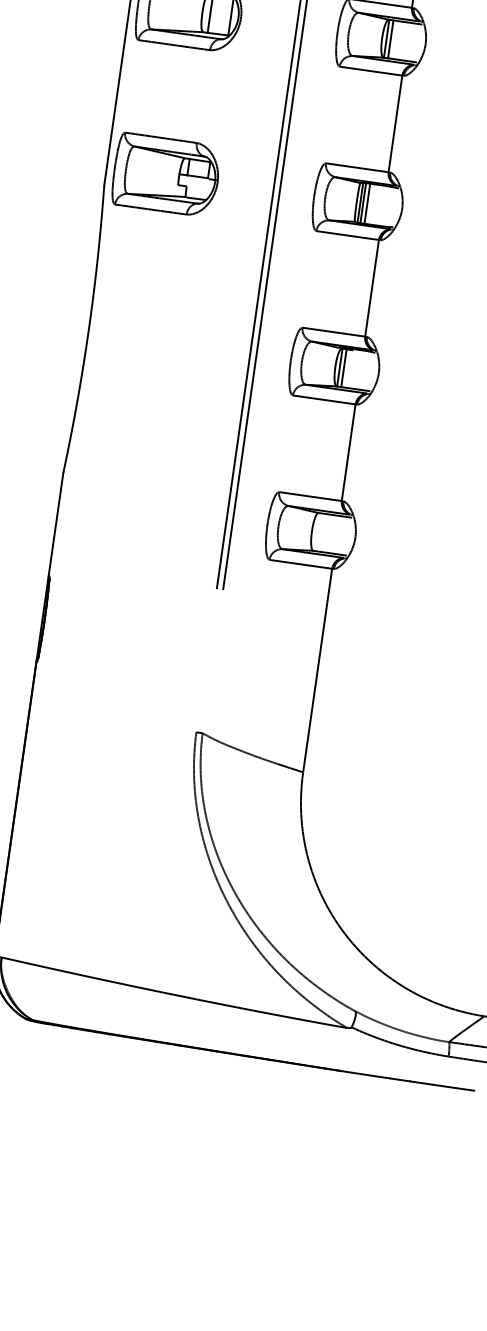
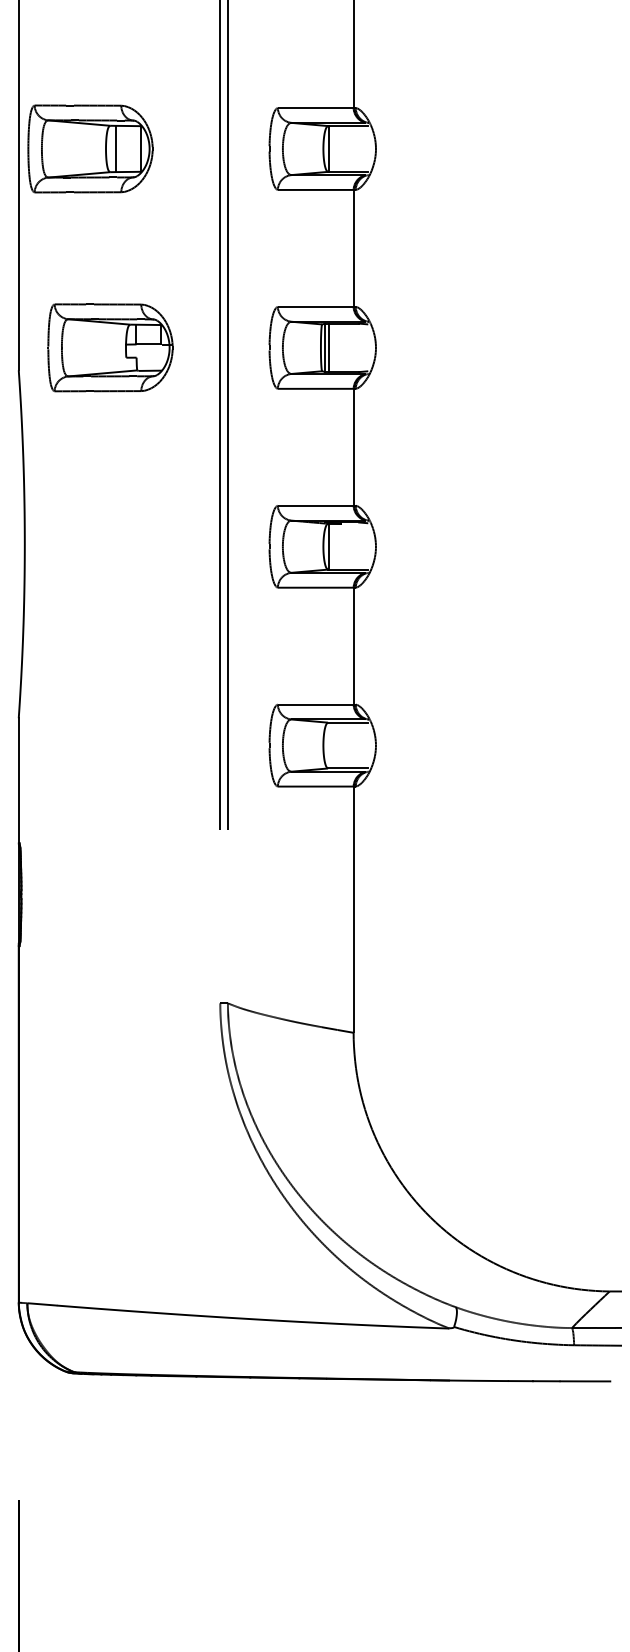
line: (390, 38) -> (333, 148), removed
part: (166, 174) -> (110, 347), moved
line: (367, 203) -> (333, 347), removed
line: (343, 367) -> (333, 546), removed

